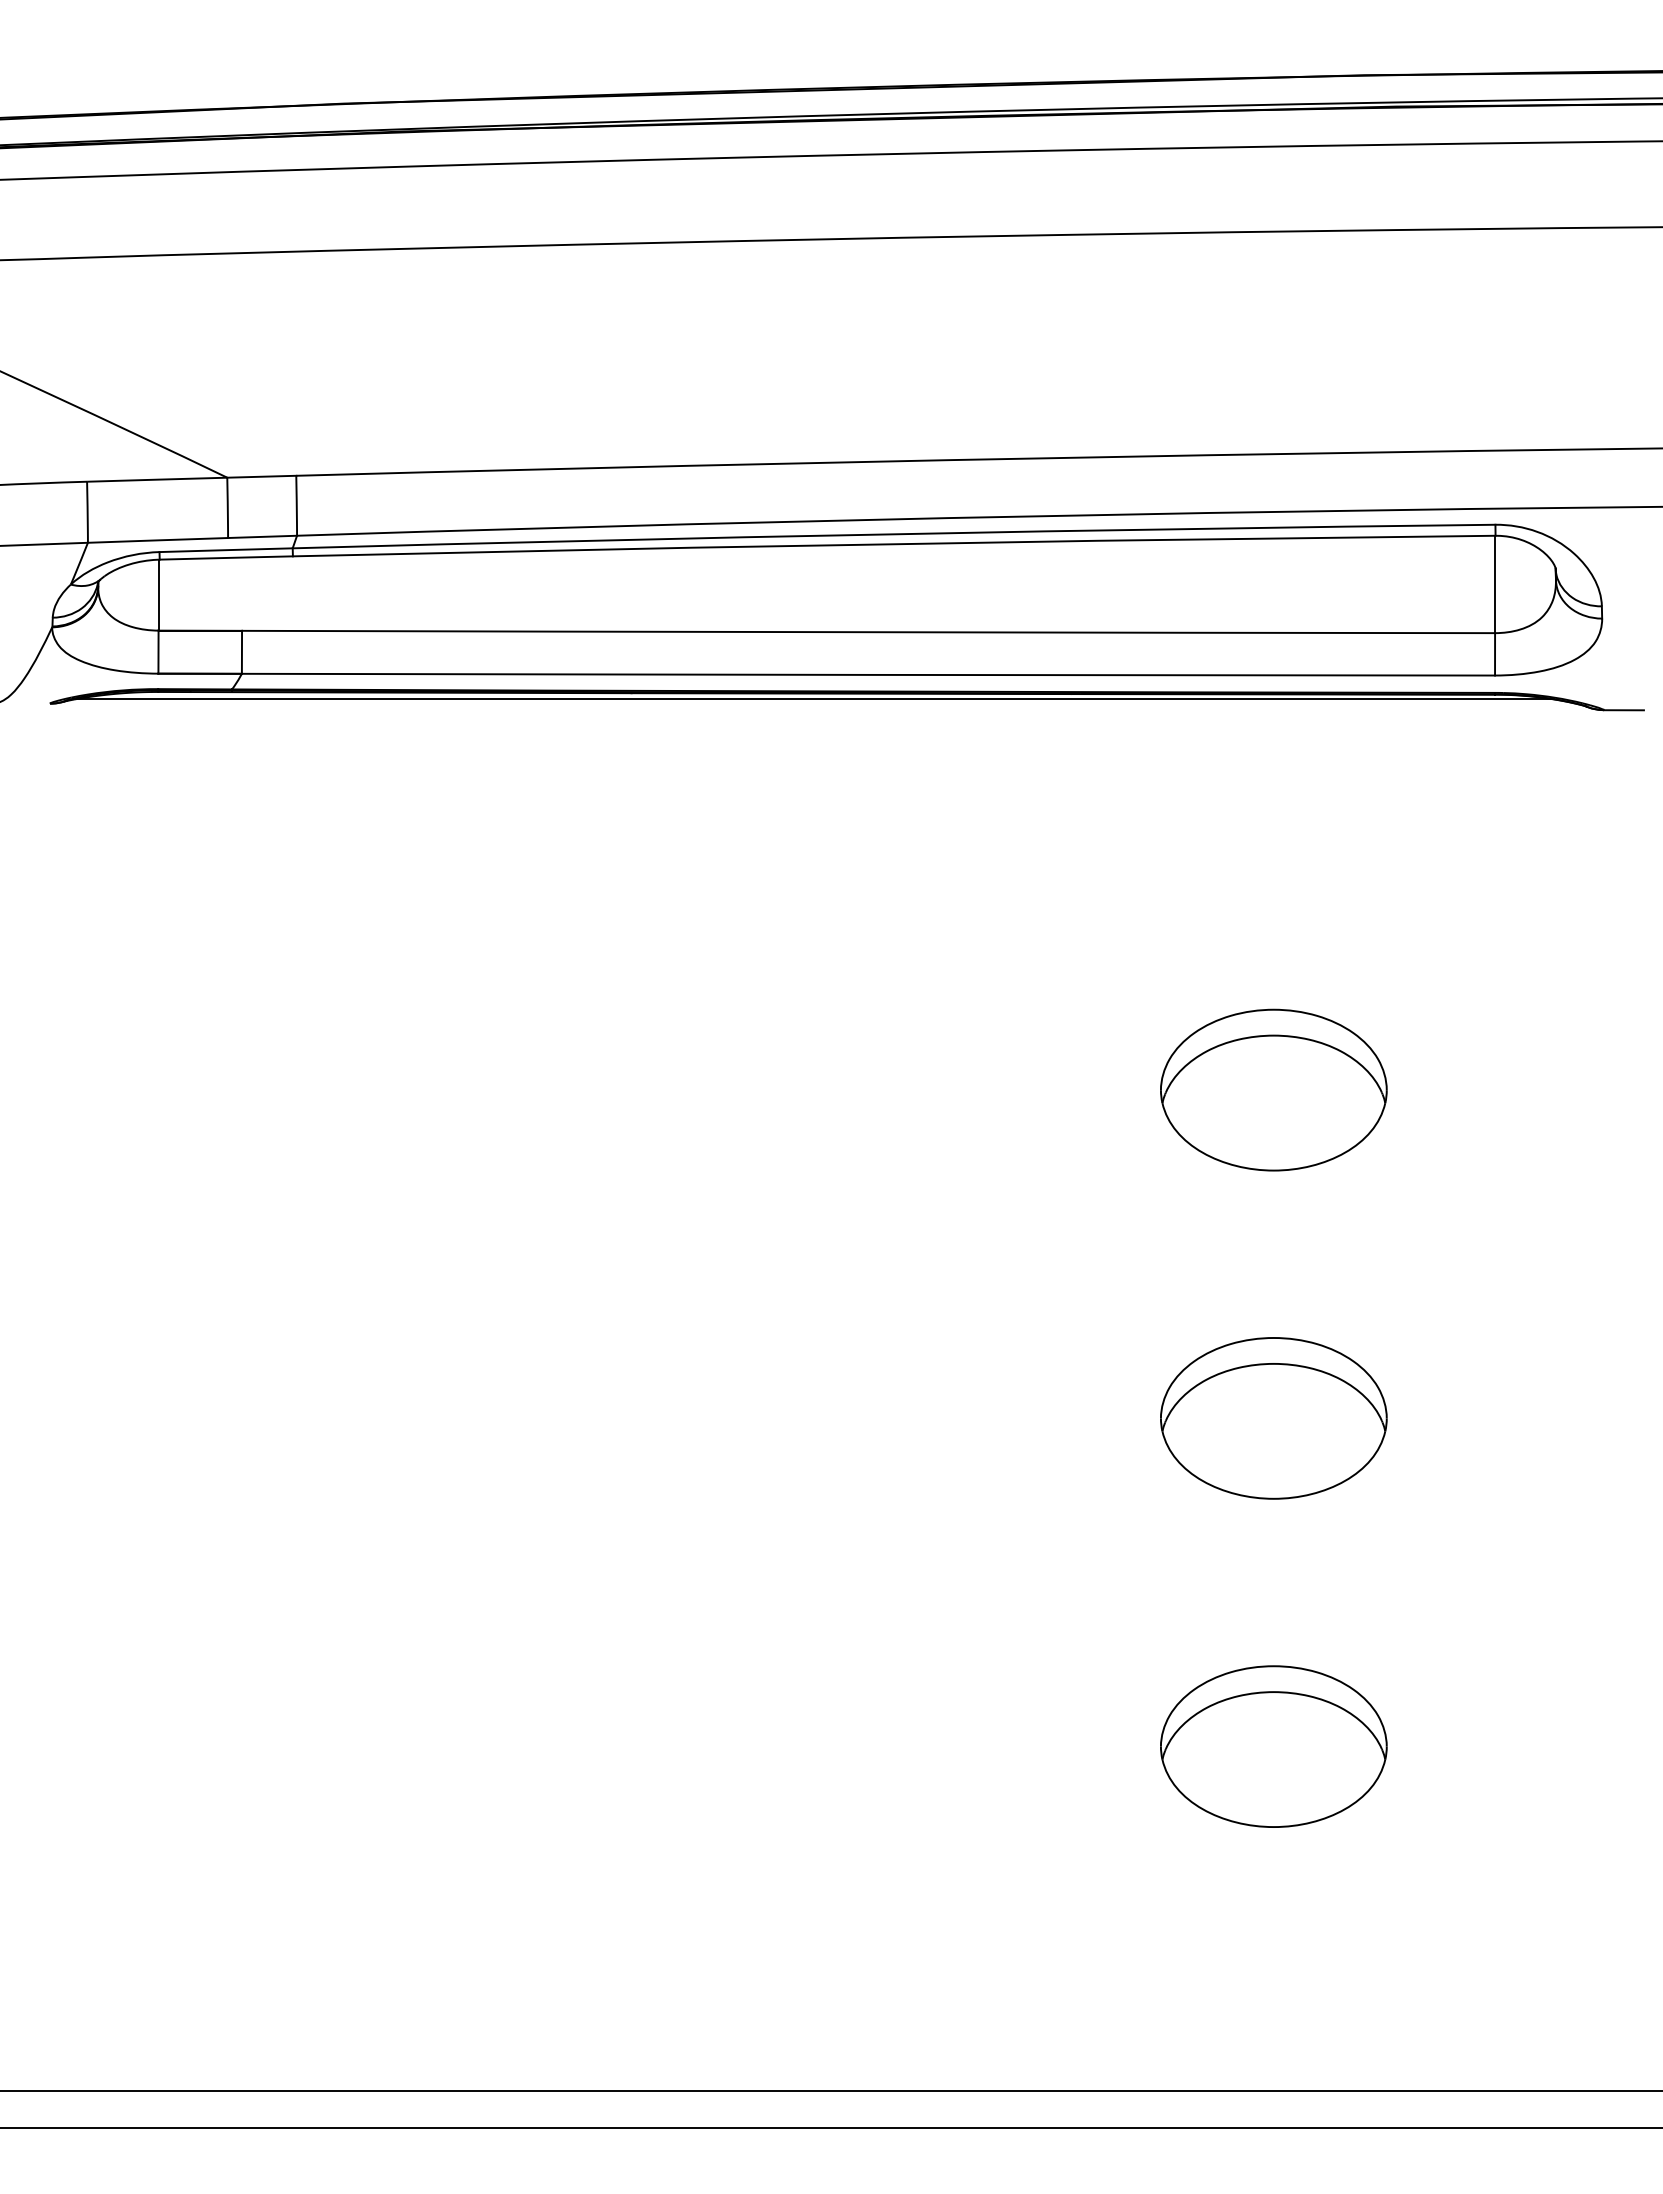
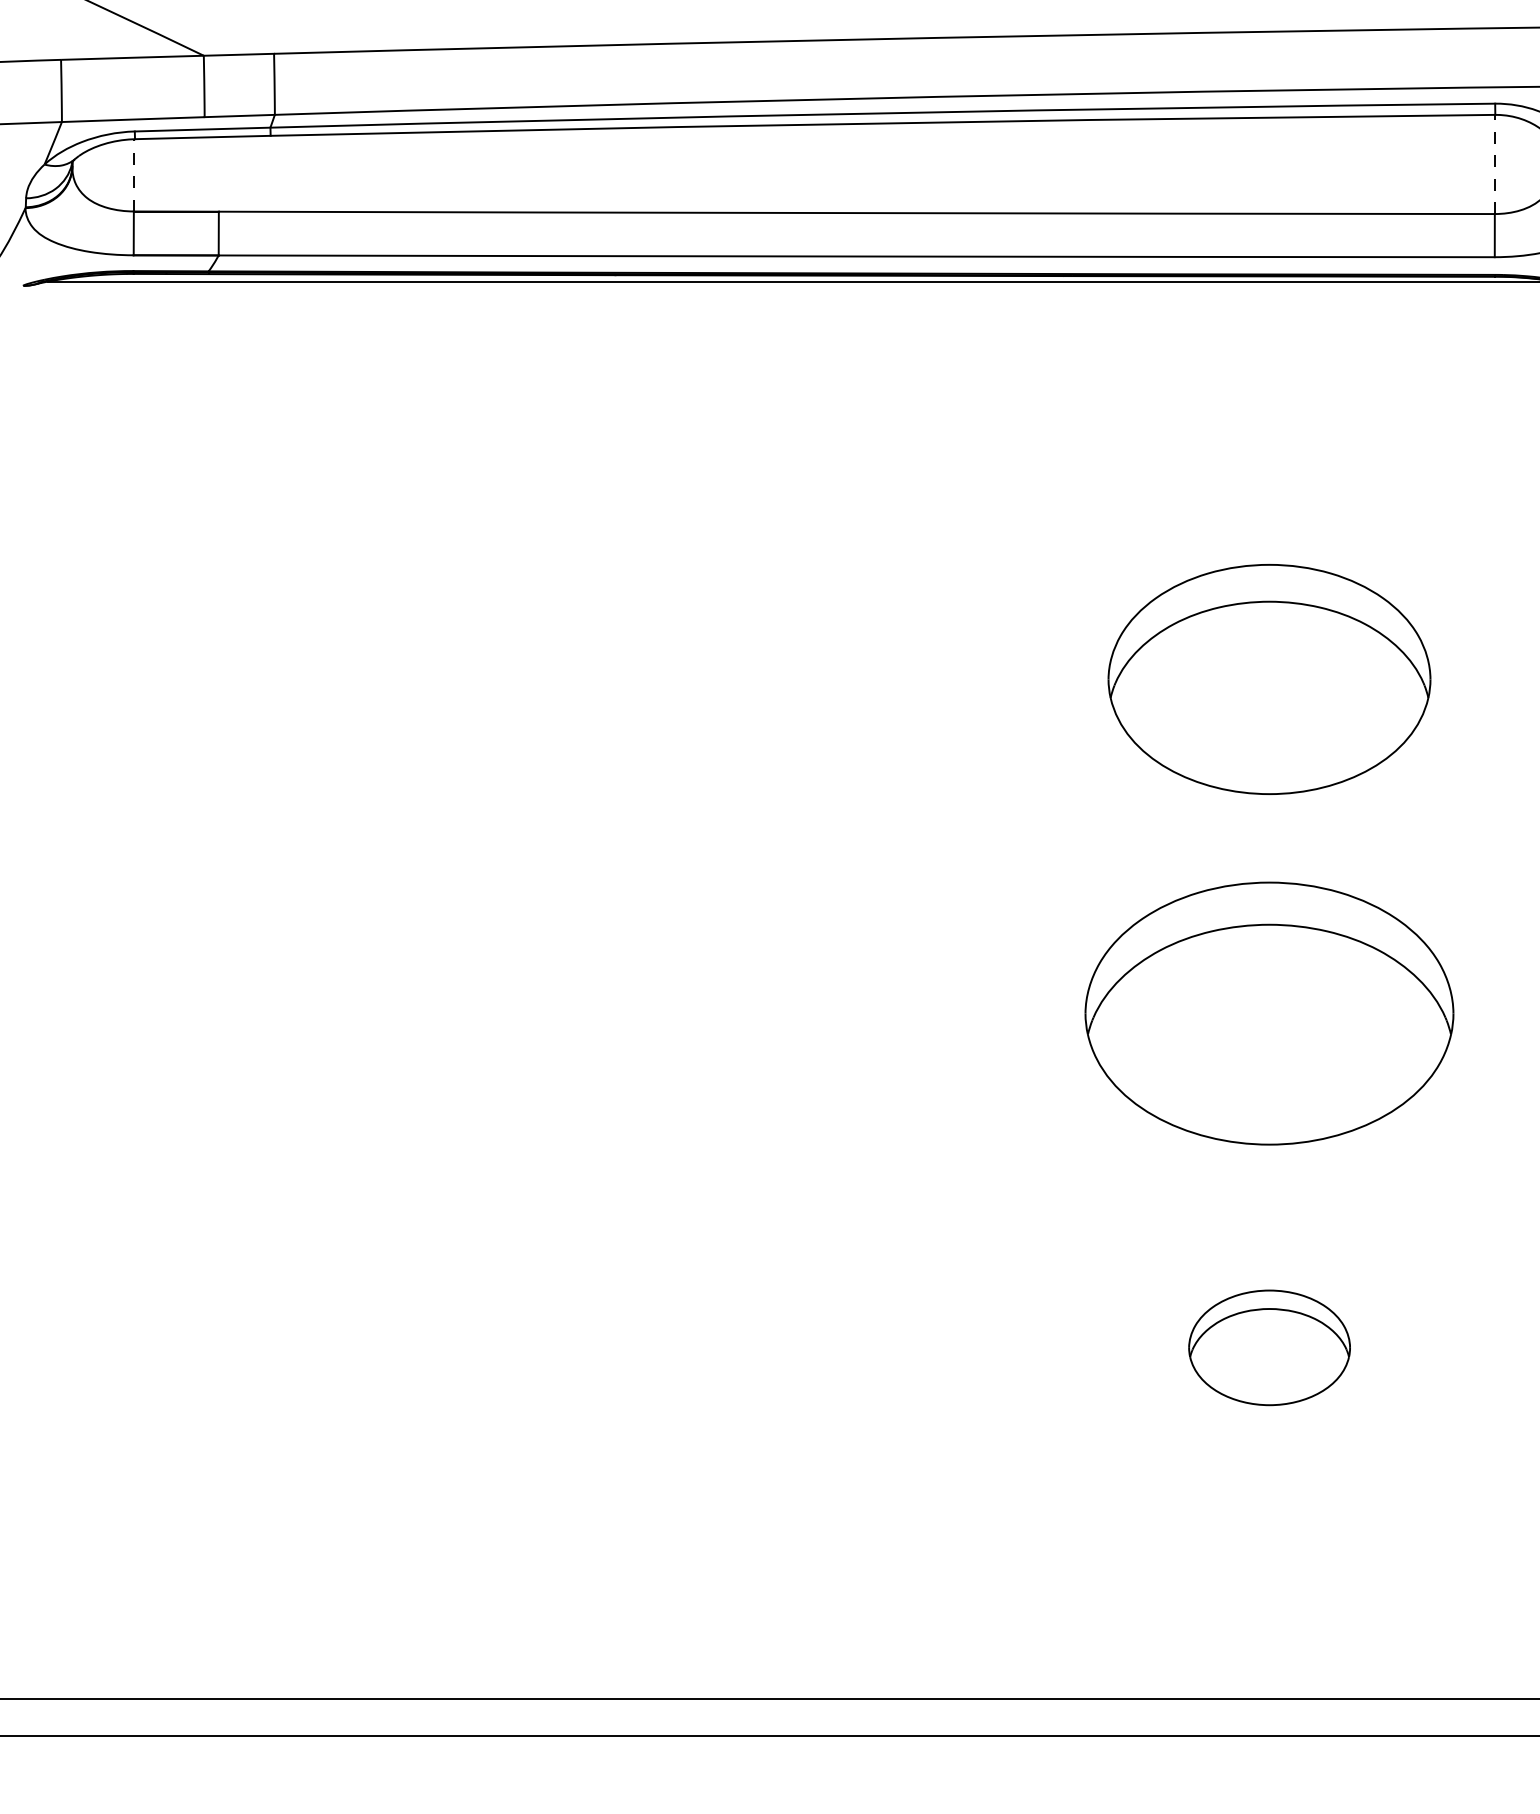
line: (1495, 584) -> (1495, 164), solid -> dashed
line: (158, 594) -> (133, 174), solid -> dashed
part: (1273, 1089) -> (1269, 678), size x1.4
part: (1273, 1418) -> (1269, 1013), size x1.6
part: (1273, 1746) -> (1269, 1347), size x0.7

